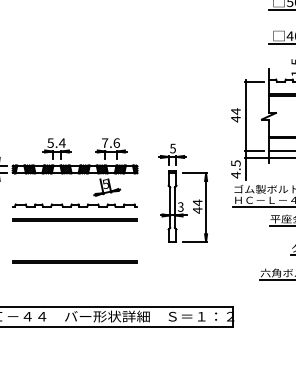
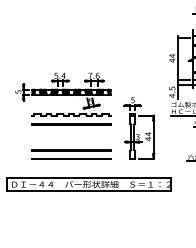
part: (183, 193) -> (139, 128), moved
line: (75, 275) -> (71, 158), added

